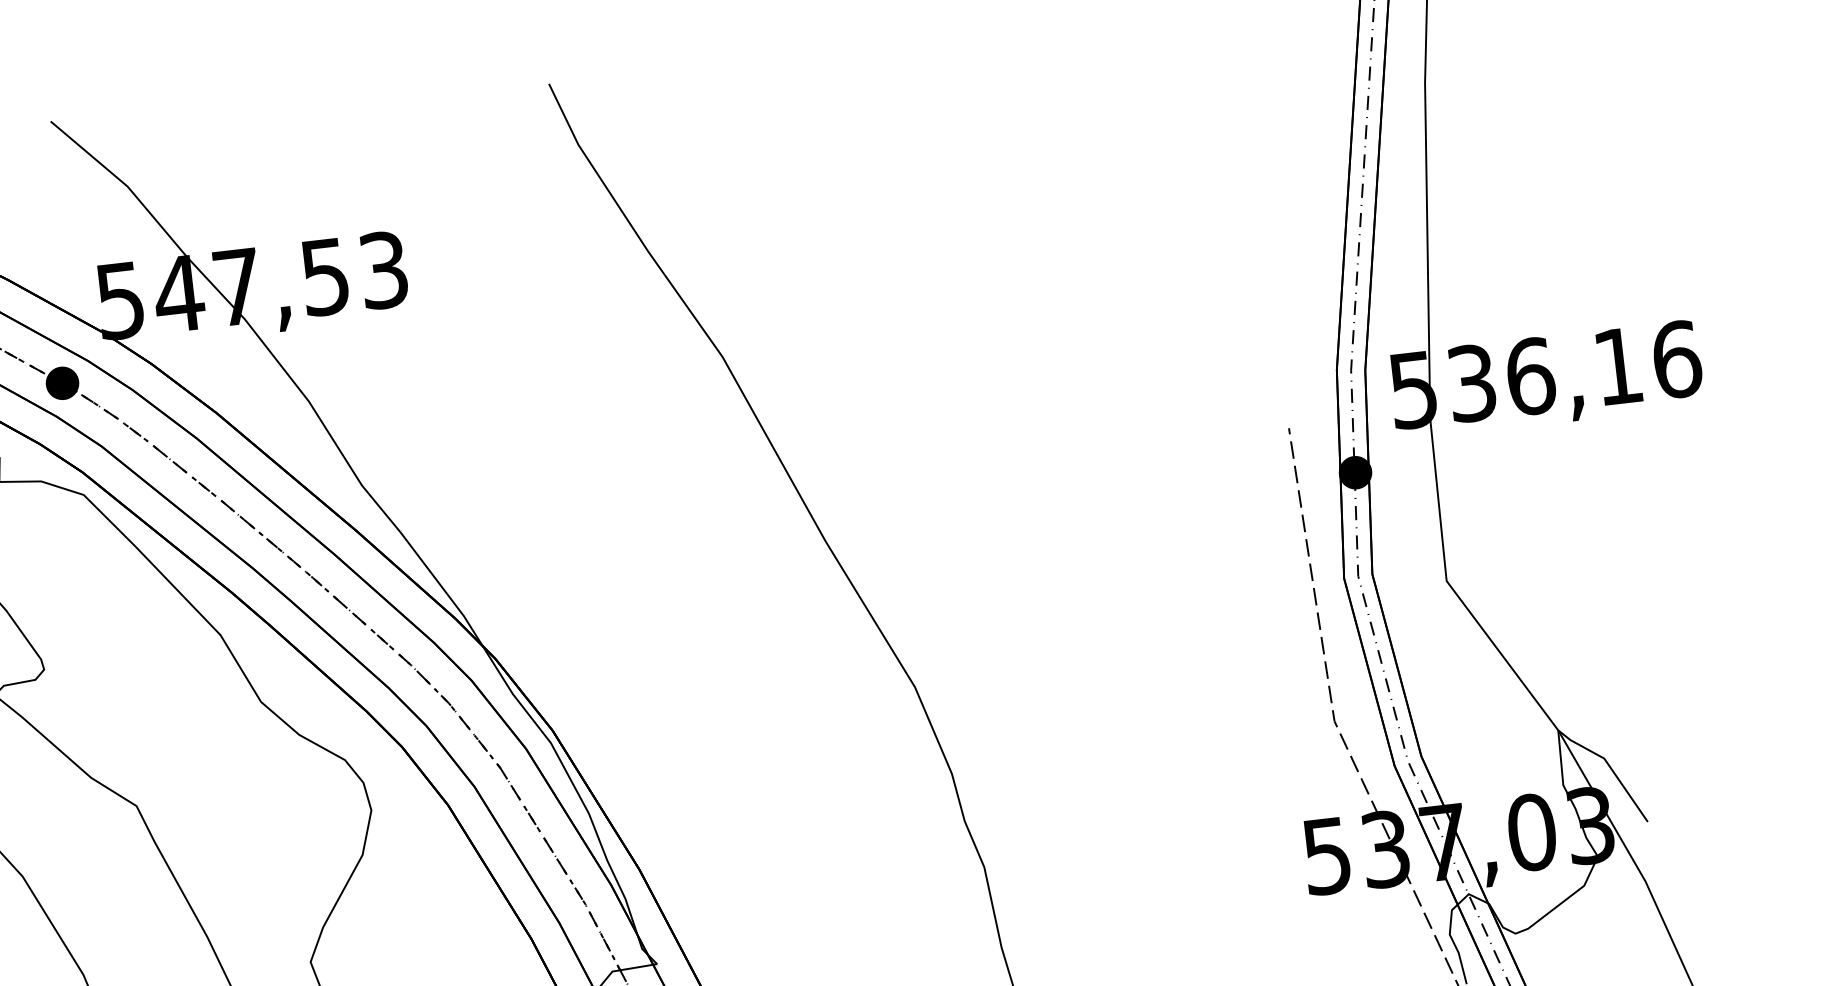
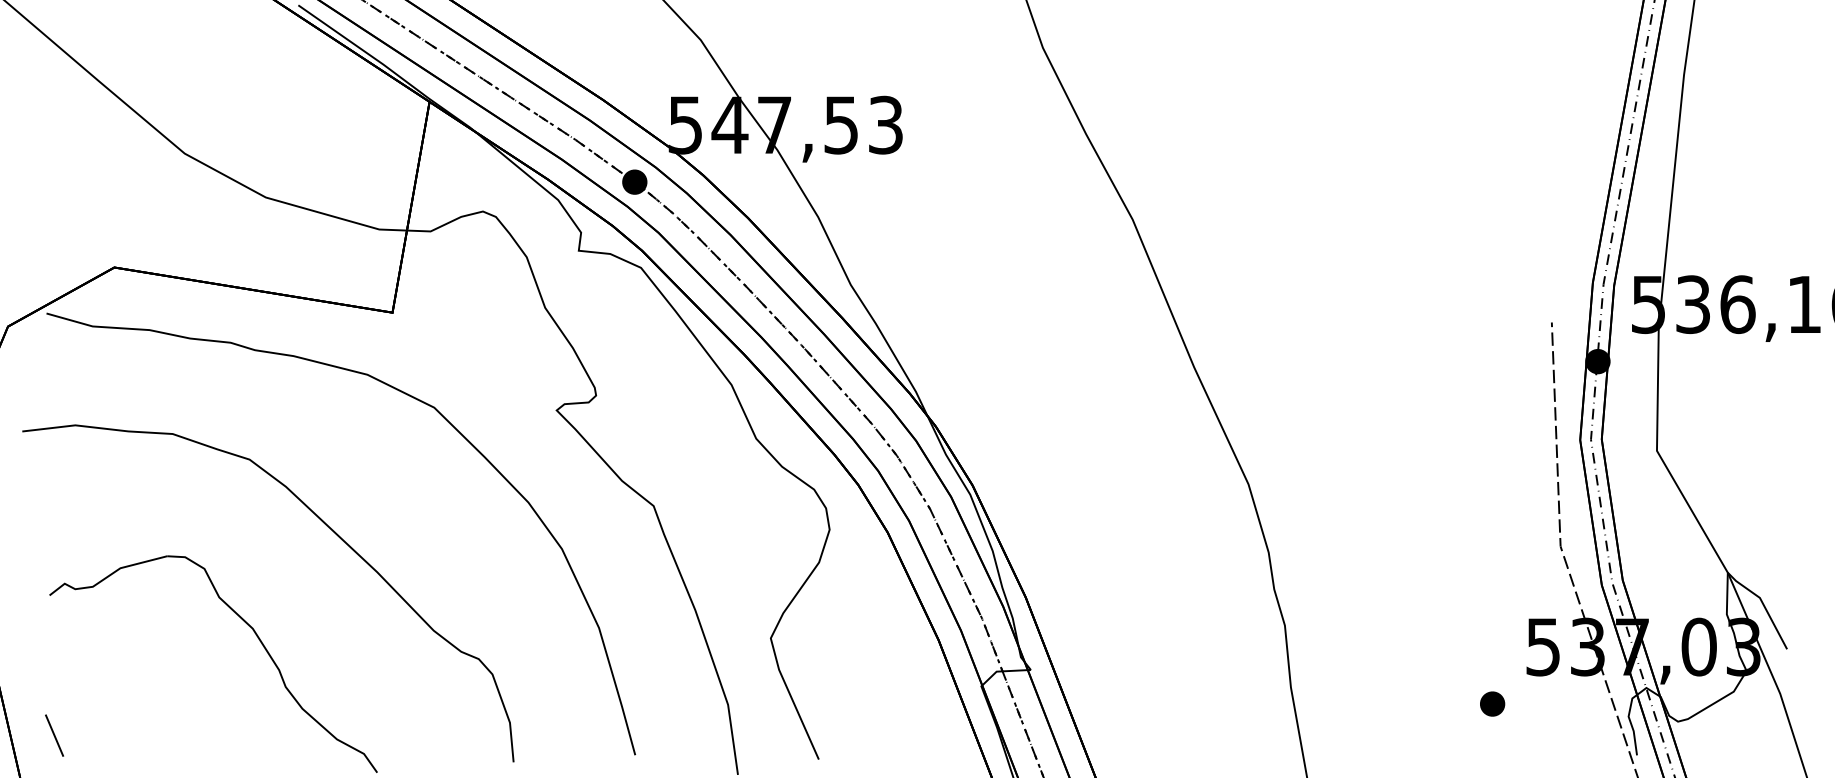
part: (1268, 938) -> (1492, 703), added

